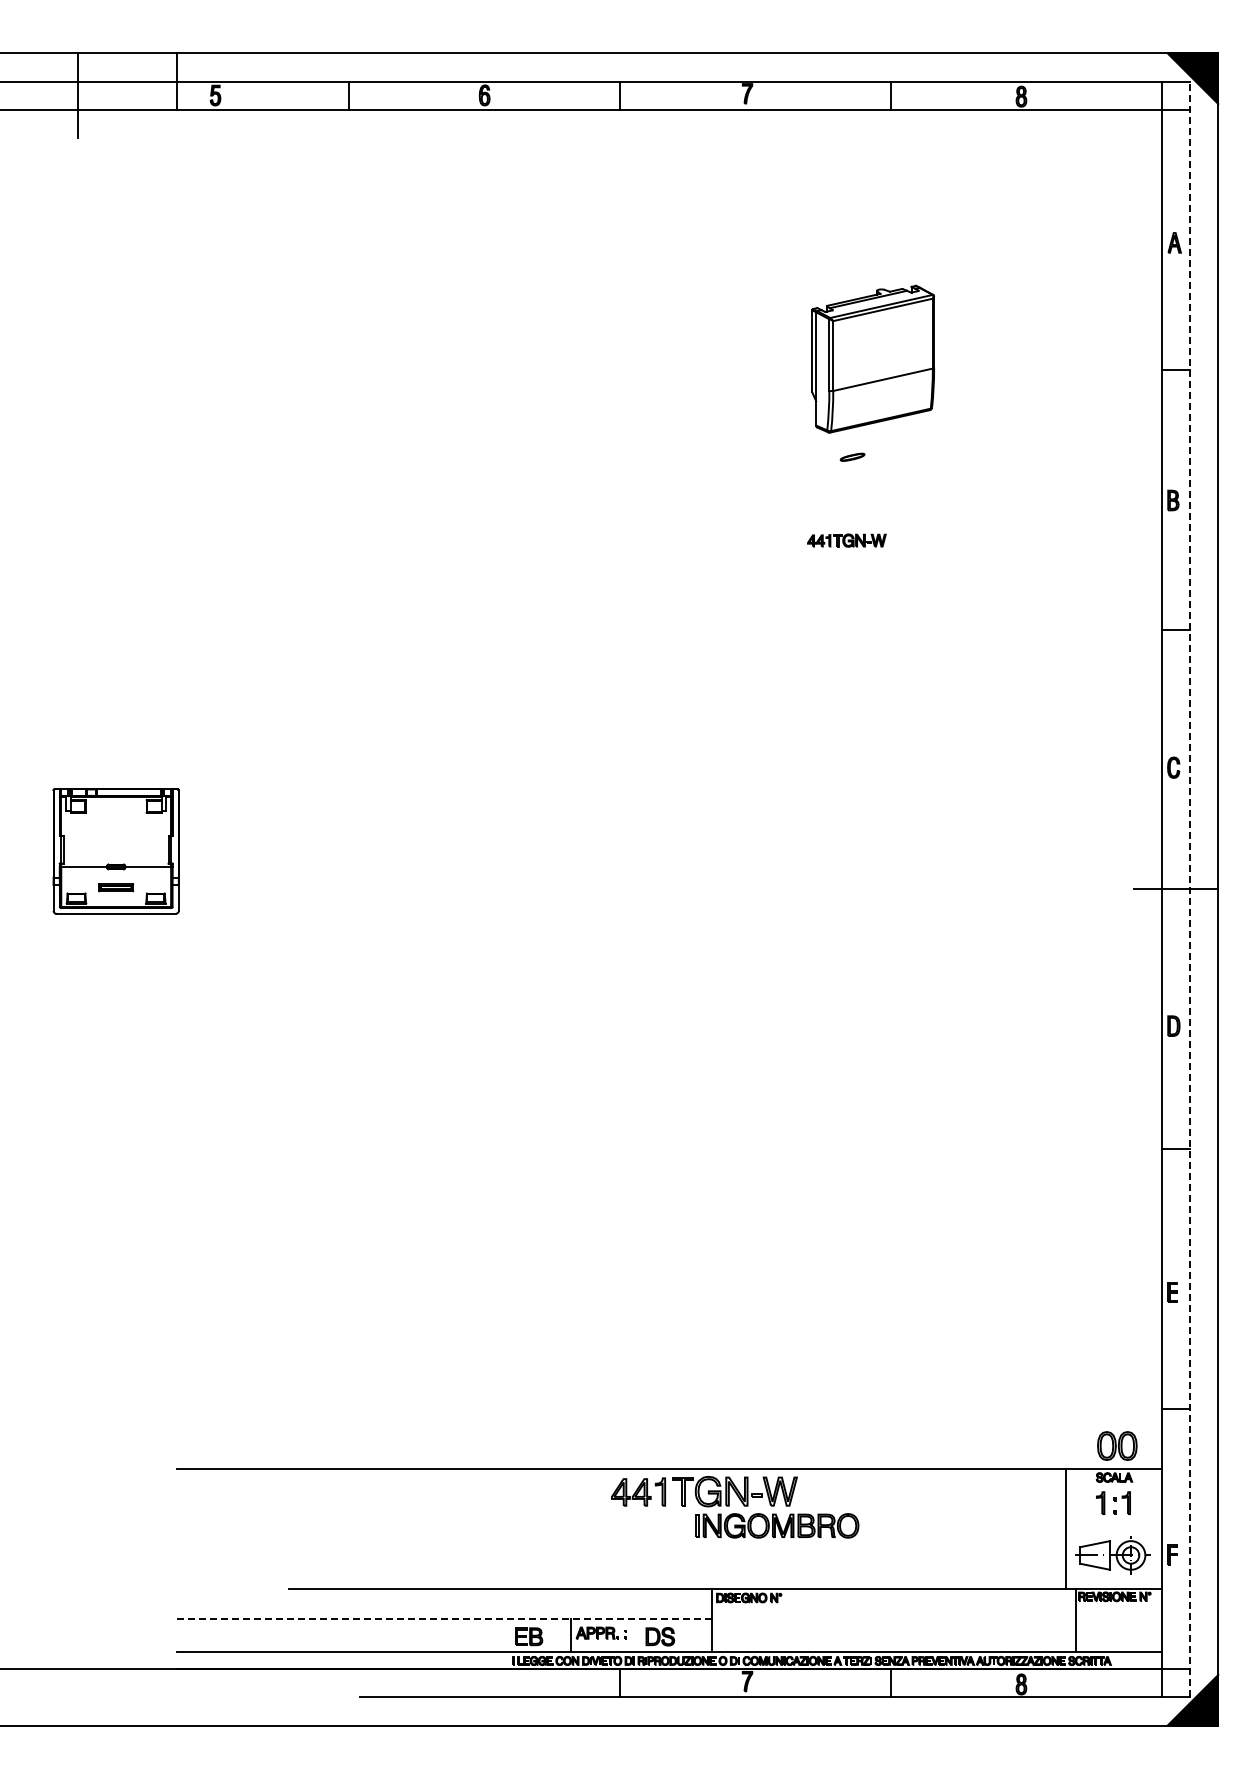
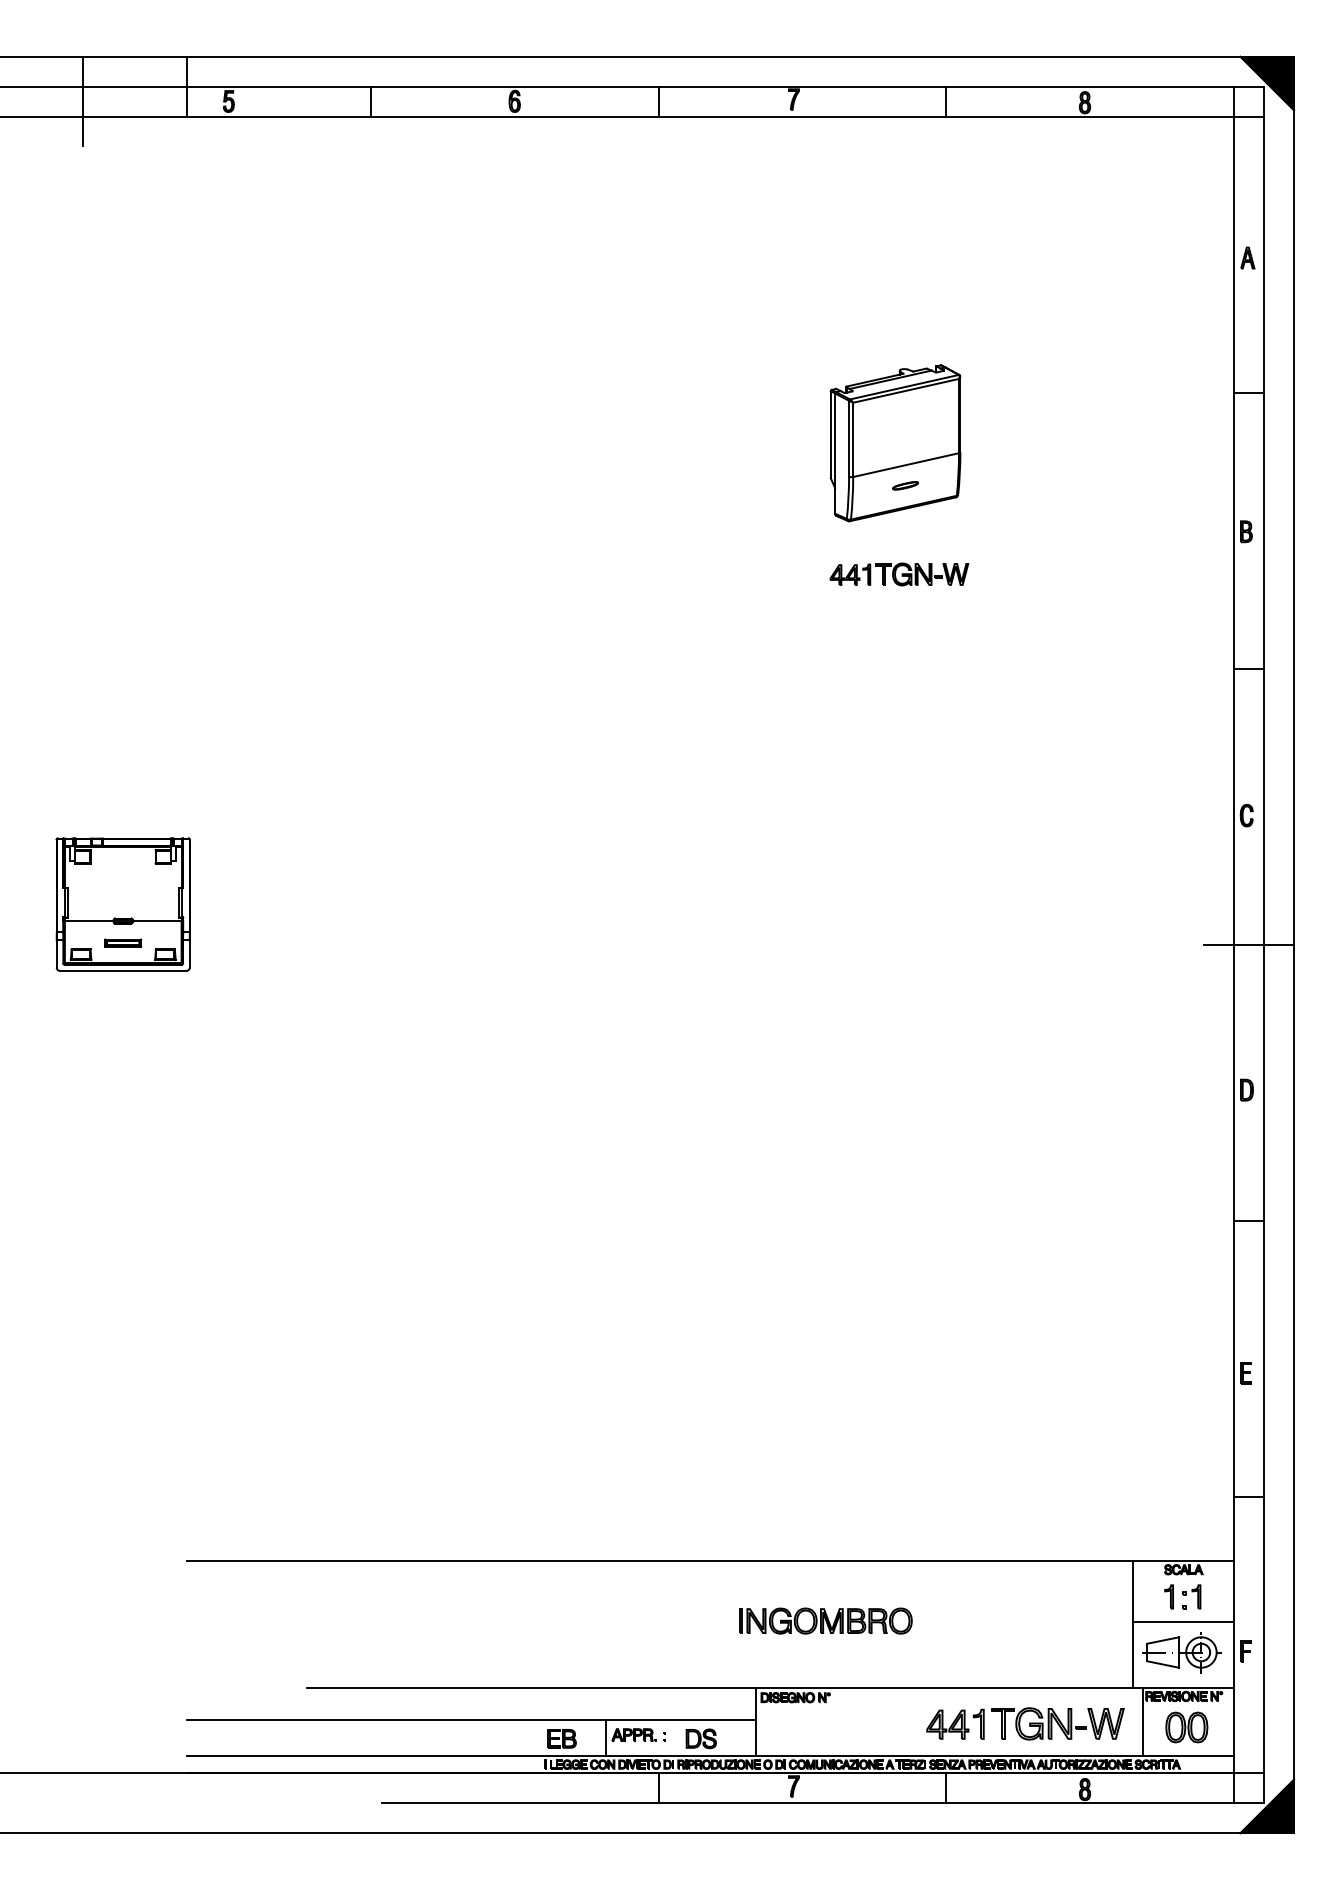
part: (872, 358) -> (894, 442), moved
part: (846, 540) -> (899, 574), size x1.67
line: (1190, 889) -> (1264, 945), dashed -> solid
part: (1117, 1445) -> (1187, 1726), moved
part: (704, 1491) -> (1025, 1723), moved
line: (1114, 1526) -> (1183, 1621), added
line: (444, 1618) -> (472, 1719), dashed -> solid

